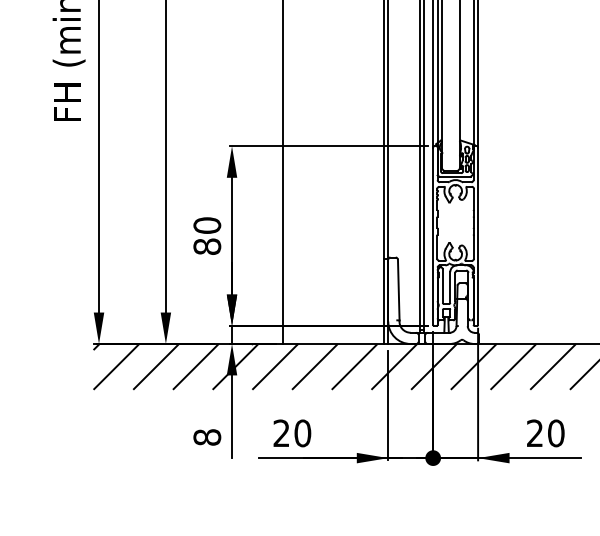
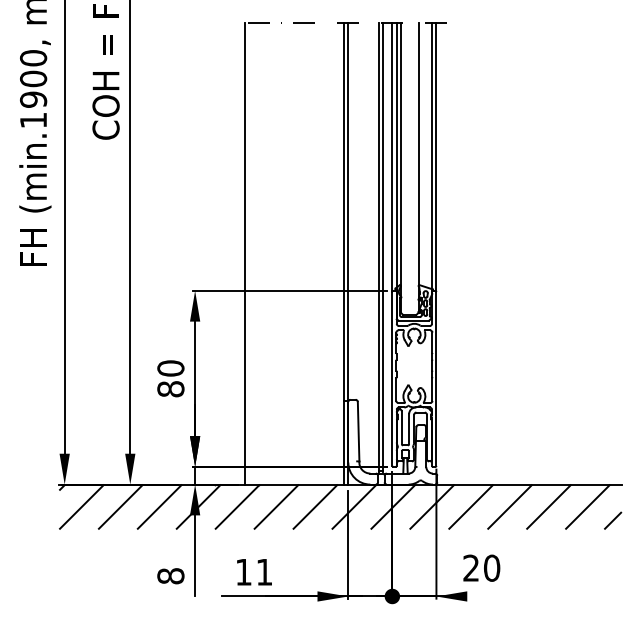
text: (292, 432) -> (254, 571), 20 -> 11
text: (545, 432) -> (481, 567), moved
line: (545, 458) -> (502, 596), removed

